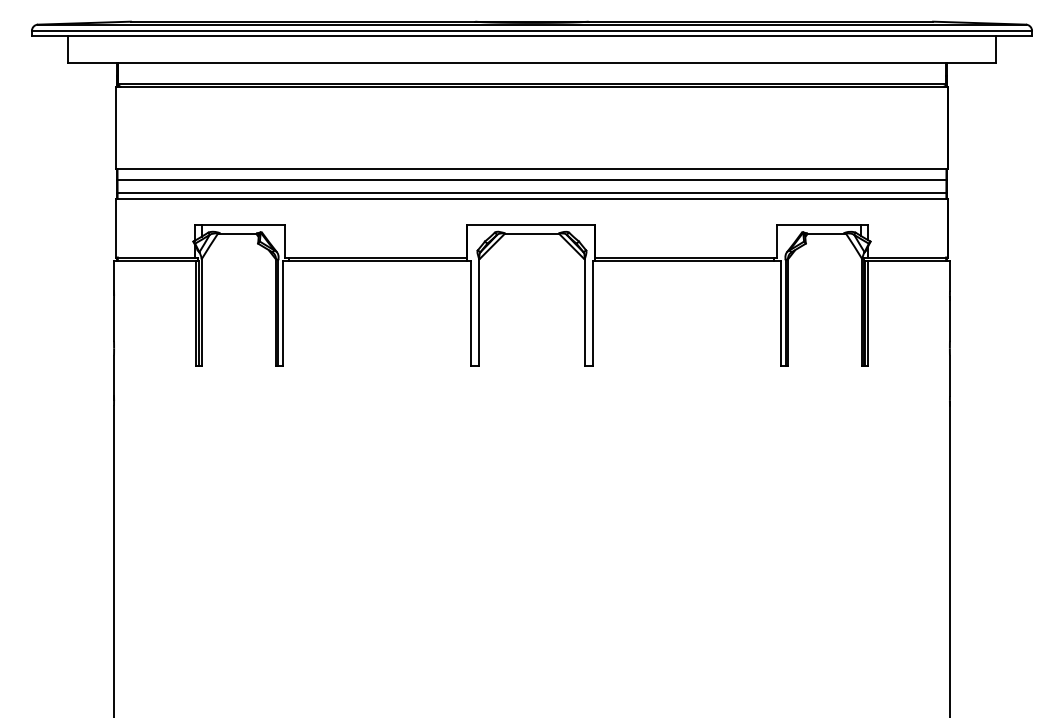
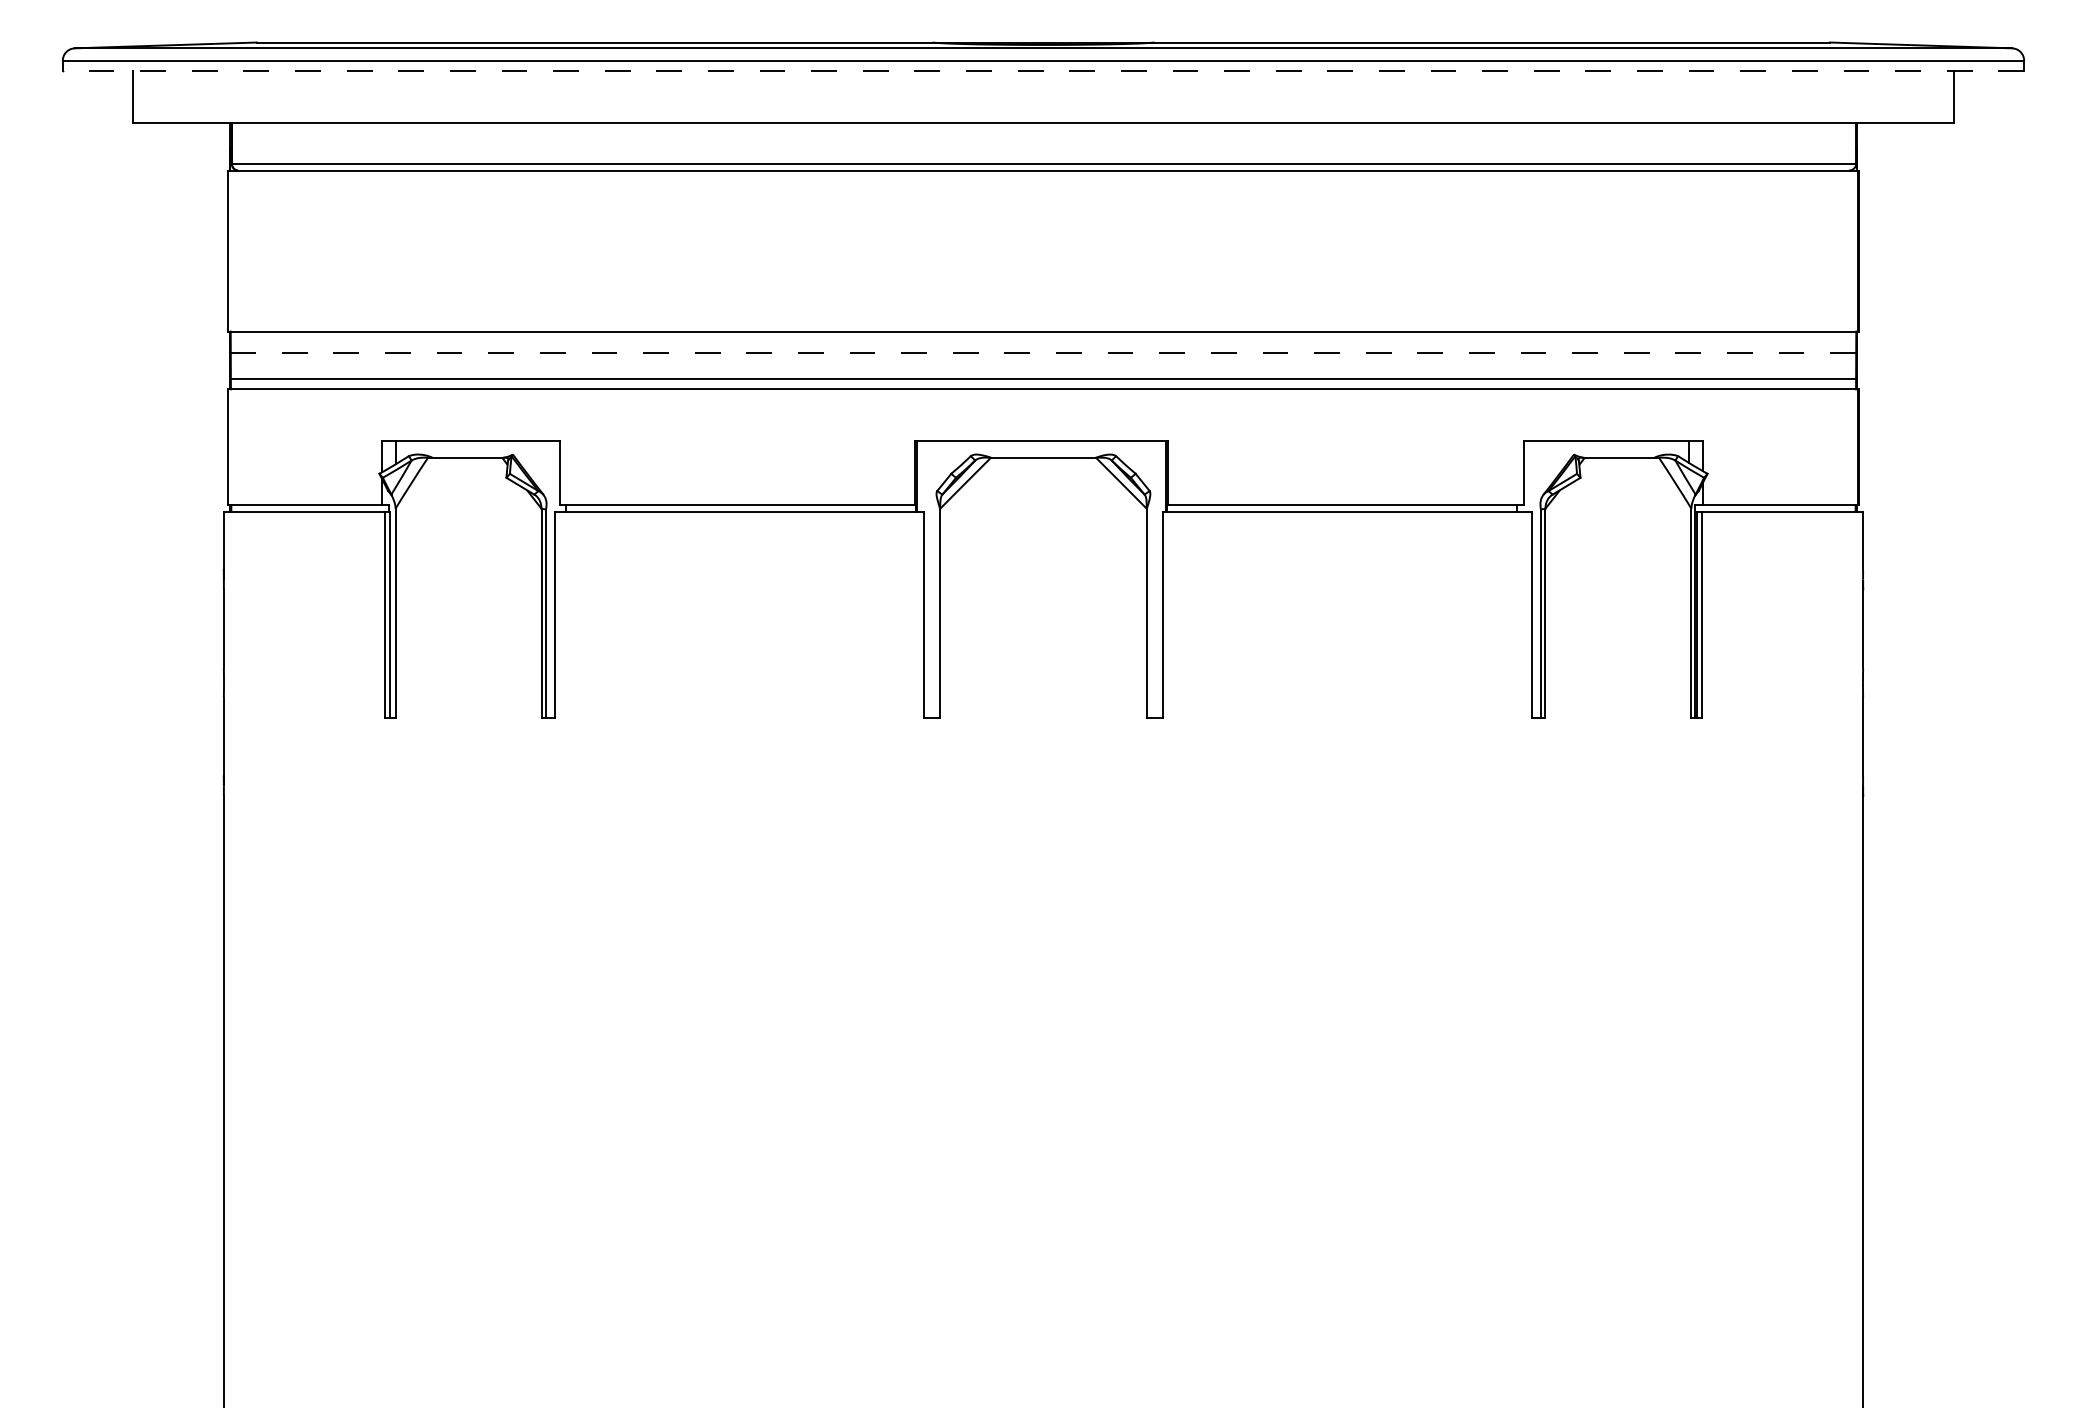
line: (531, 36) -> (1042, 71), solid -> dashed
line: (531, 180) -> (1042, 353), solid -> dashed

